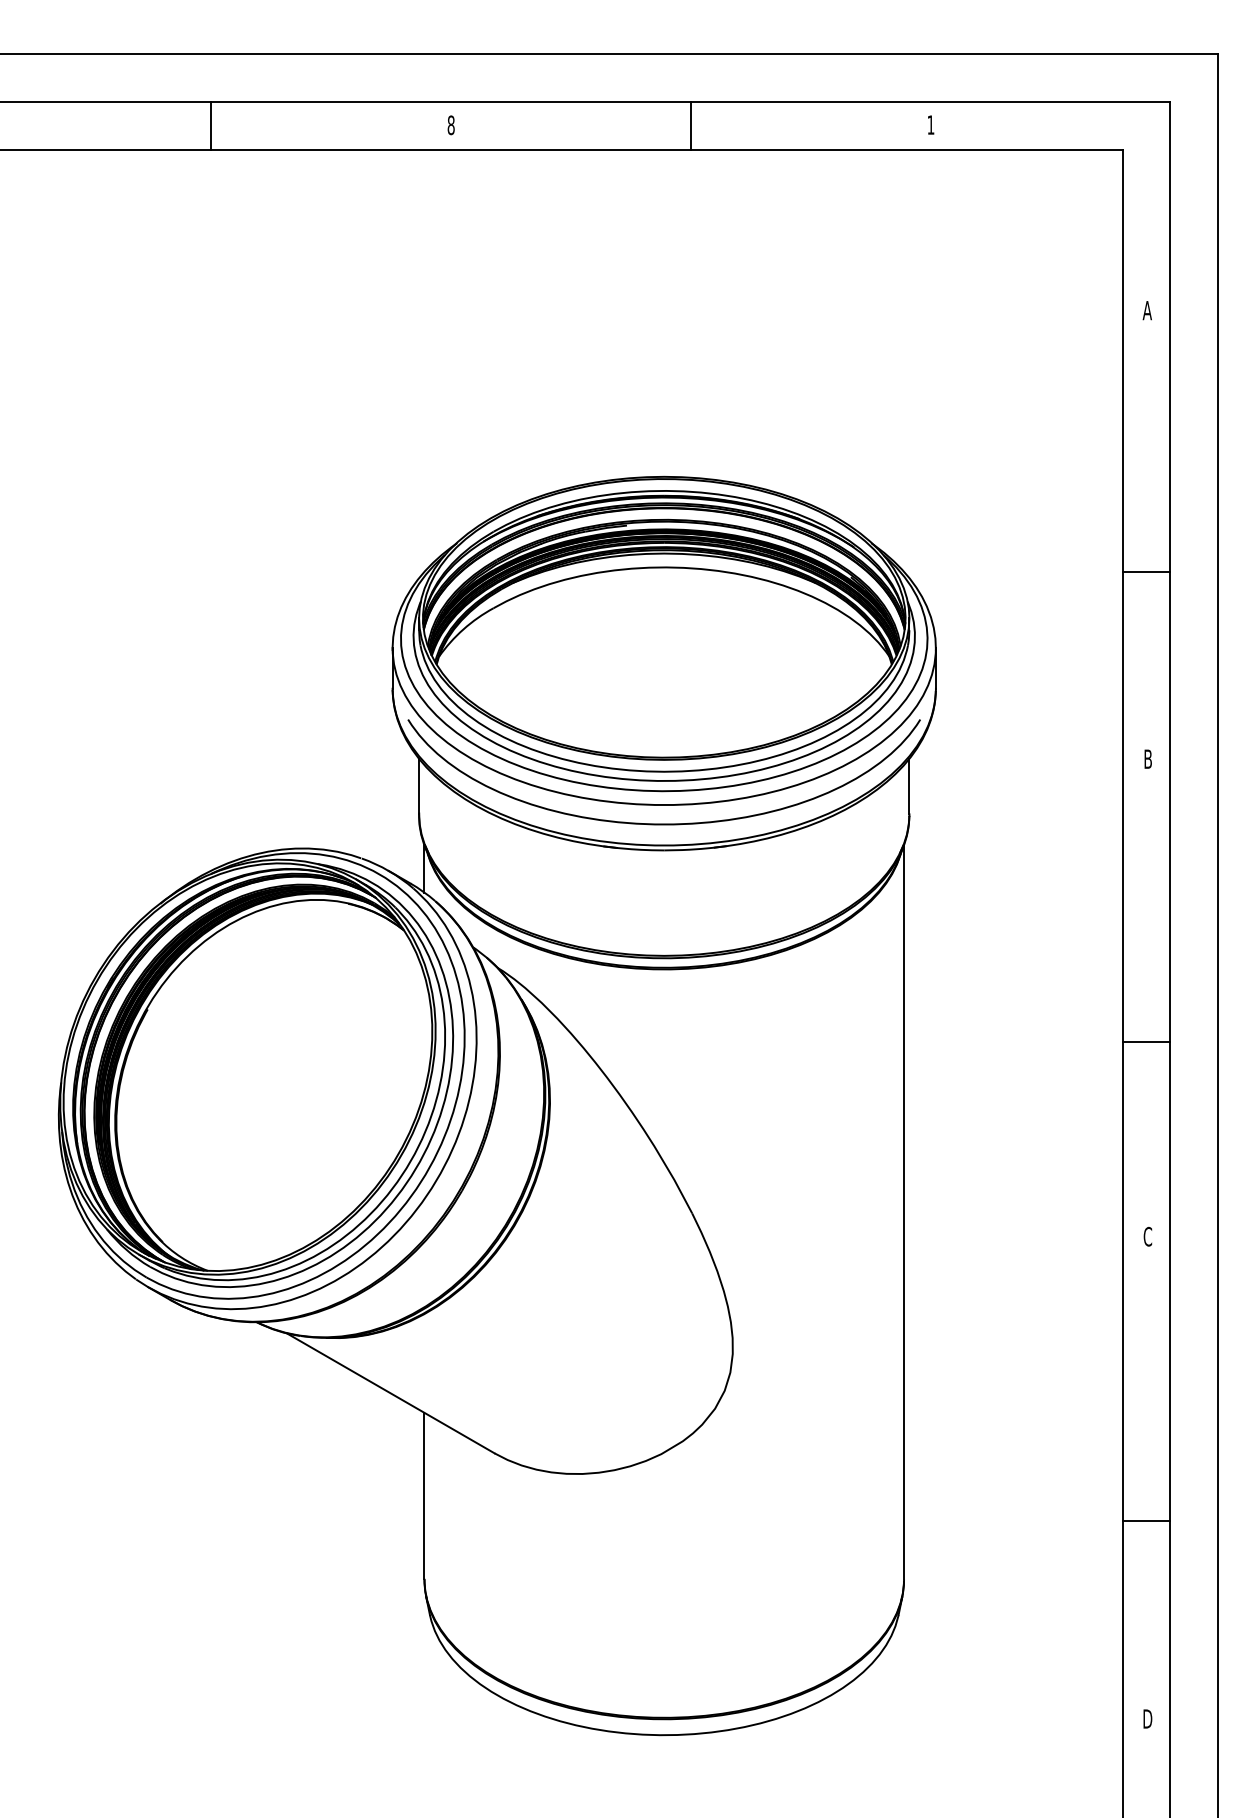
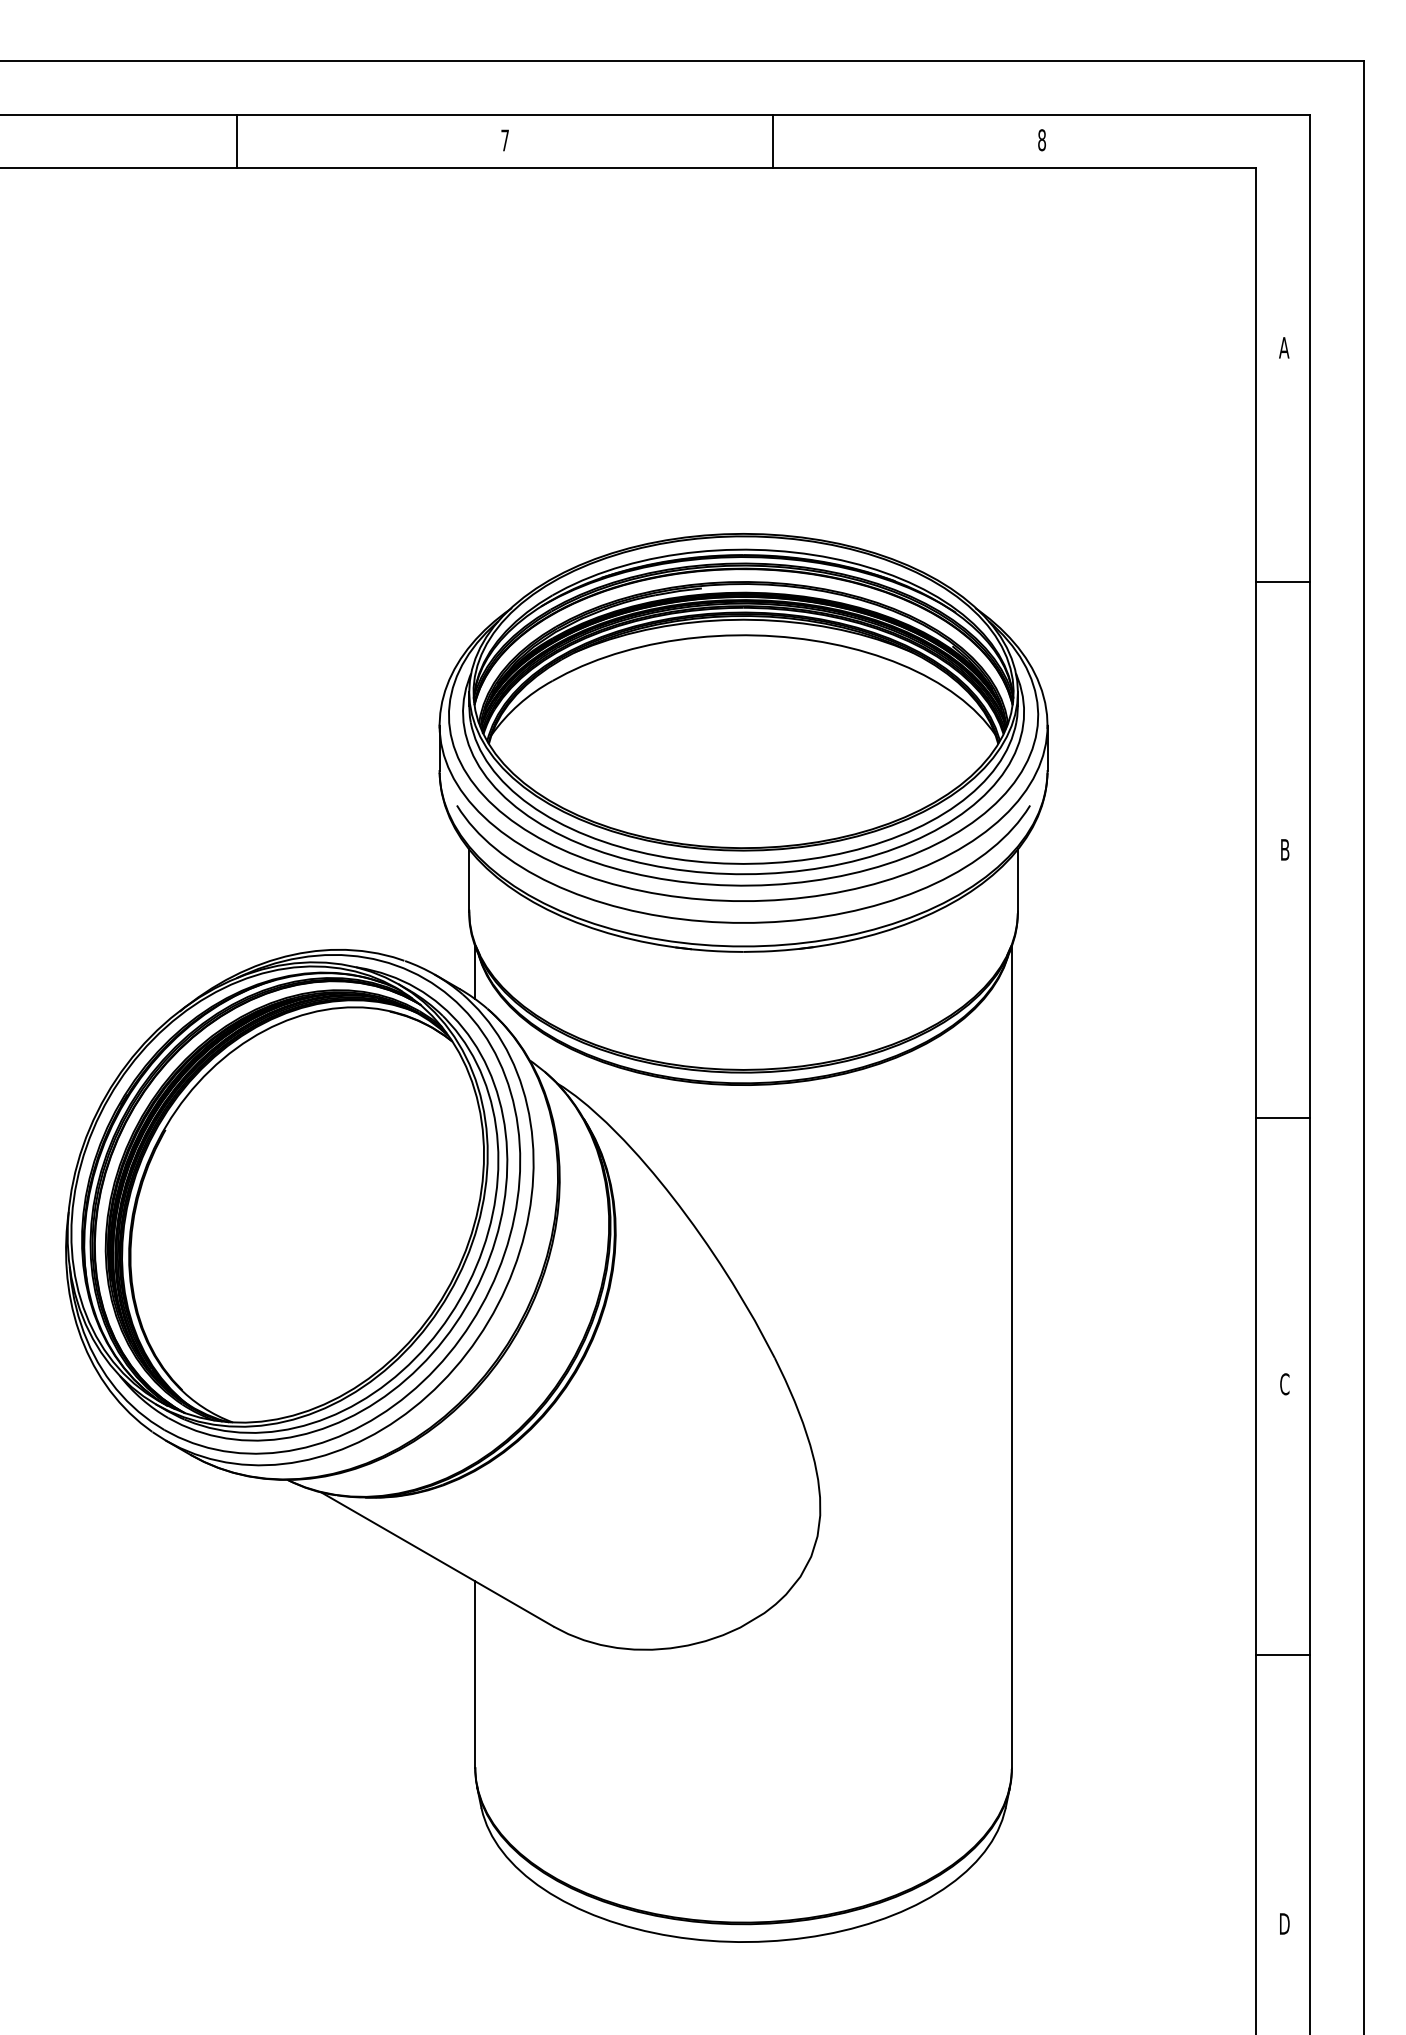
text: (451, 125) -> (505, 140), 8 -> 7
text: (930, 125) -> (1041, 140), 1 -> 8
line: (1146, 572) -> (1283, 581), moved
line: (1146, 1042) -> (1283, 1118), moved
line: (1146, 1521) -> (1283, 1655), moved

